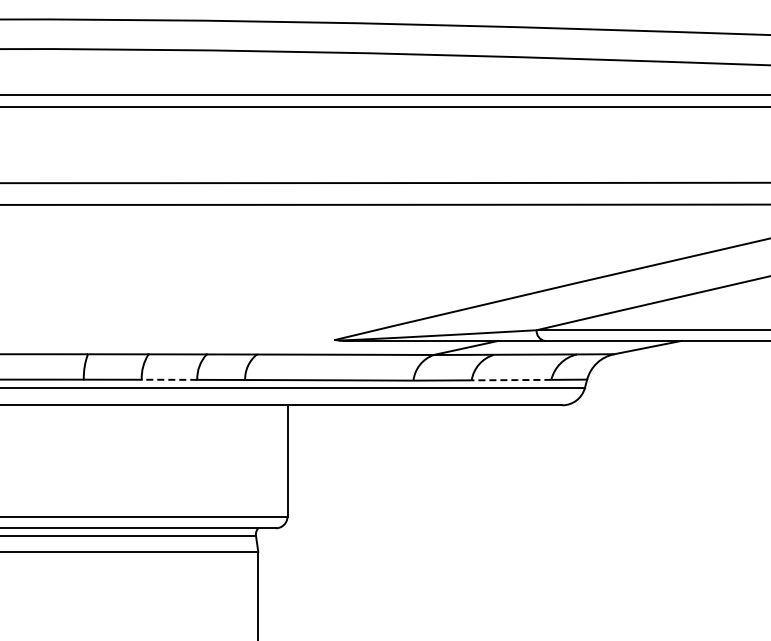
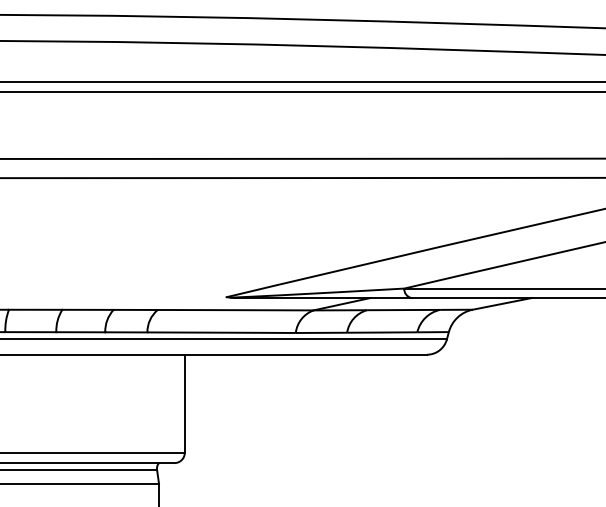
line: (169, 379) -> (80, 331), dashed -> solid
line: (512, 380) -> (383, 332), dashed -> solid

